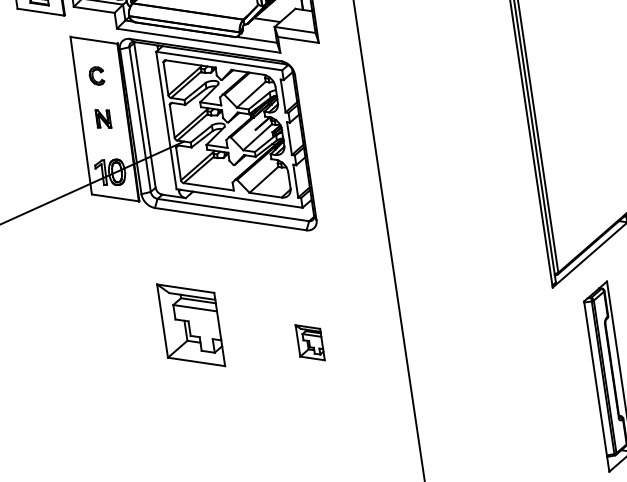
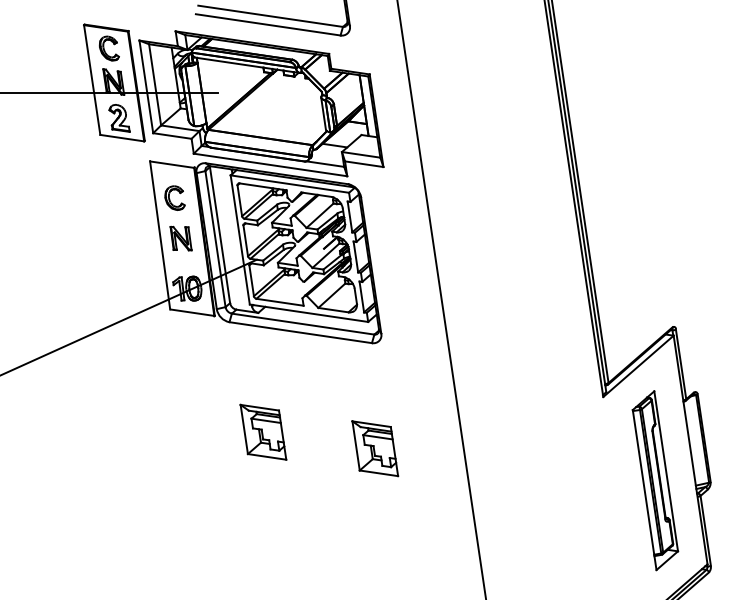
part: (96, 75) -> (174, 197), size x1.43
part: (102, 118) -> (180, 238), size x1.43
part: (191, 324) -> (263, 431), size x0.71
part: (310, 342) -> (375, 448), size x1.67

